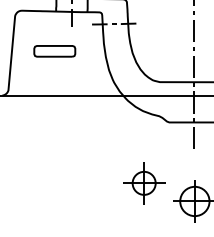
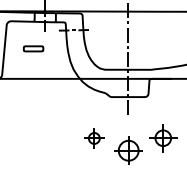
part: (54, 50) -> (33, 48), size x0.7
part: (144, 183) -> (94, 138), size x0.7

